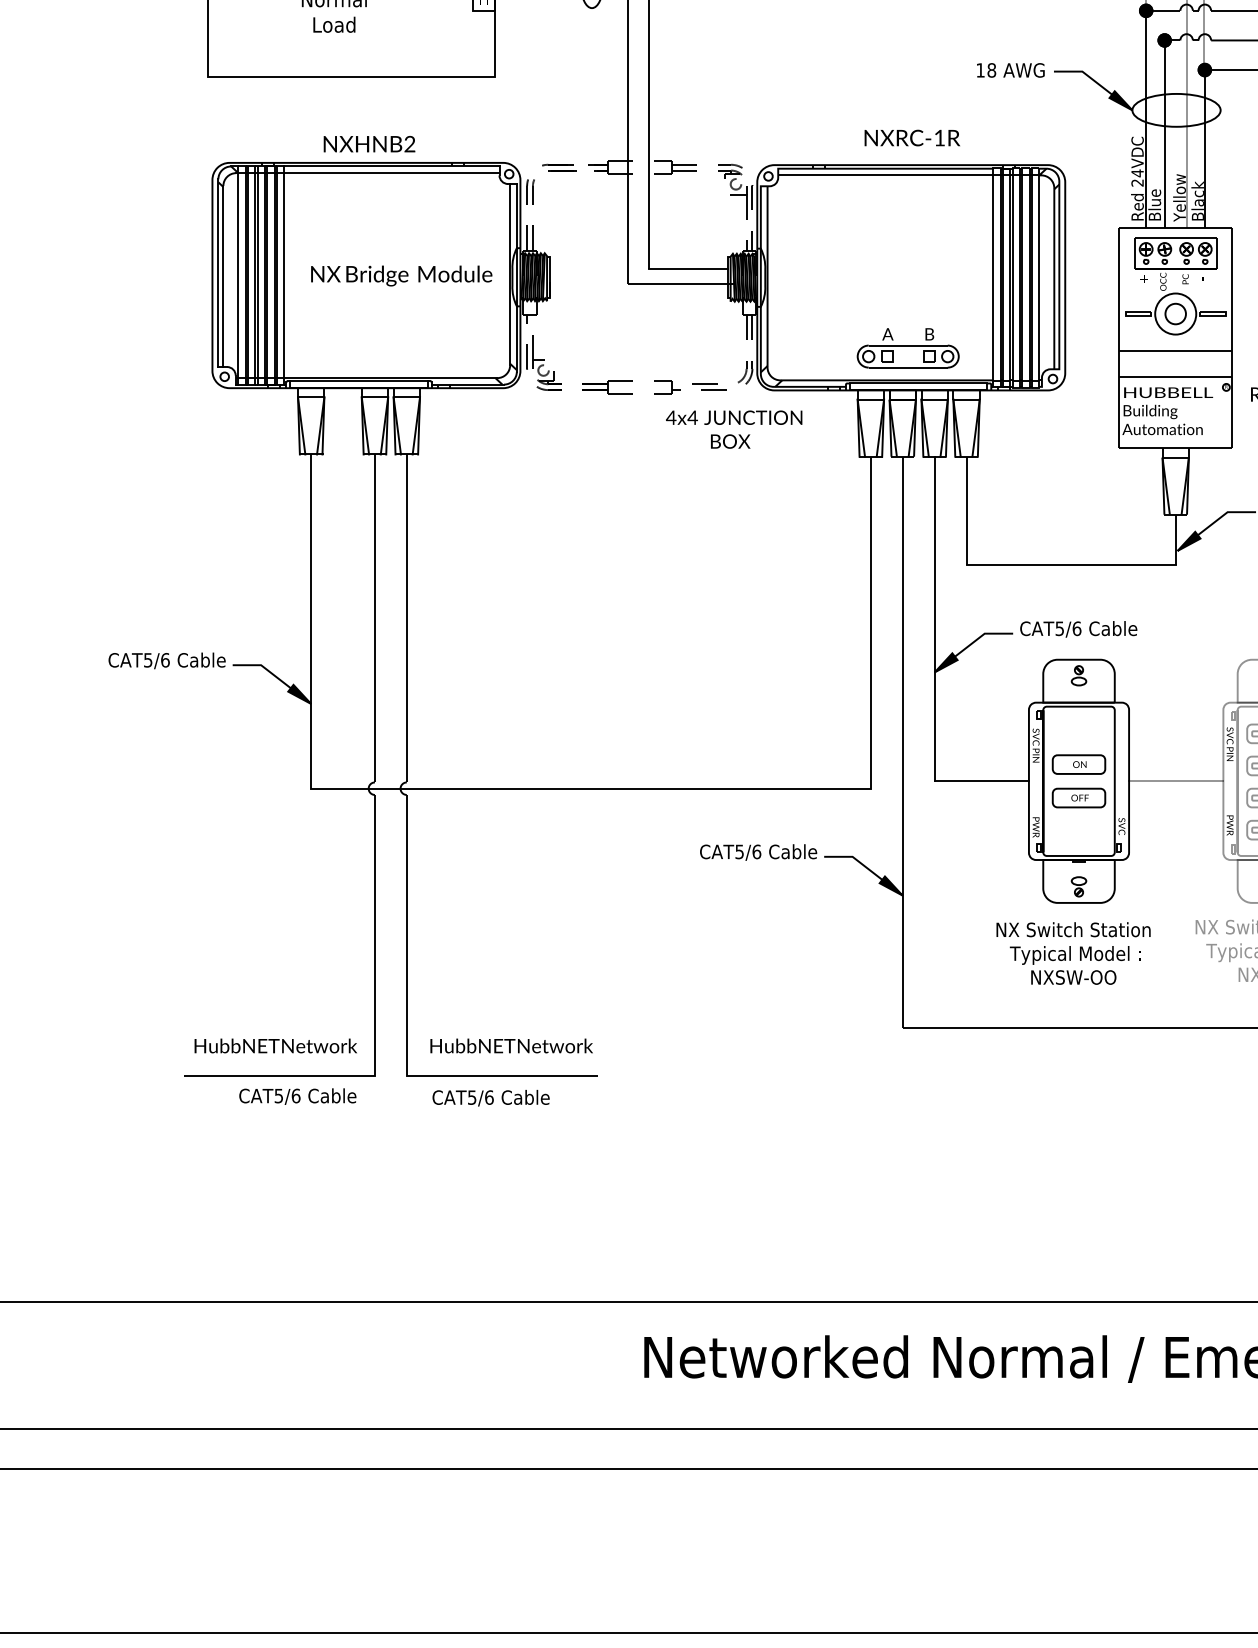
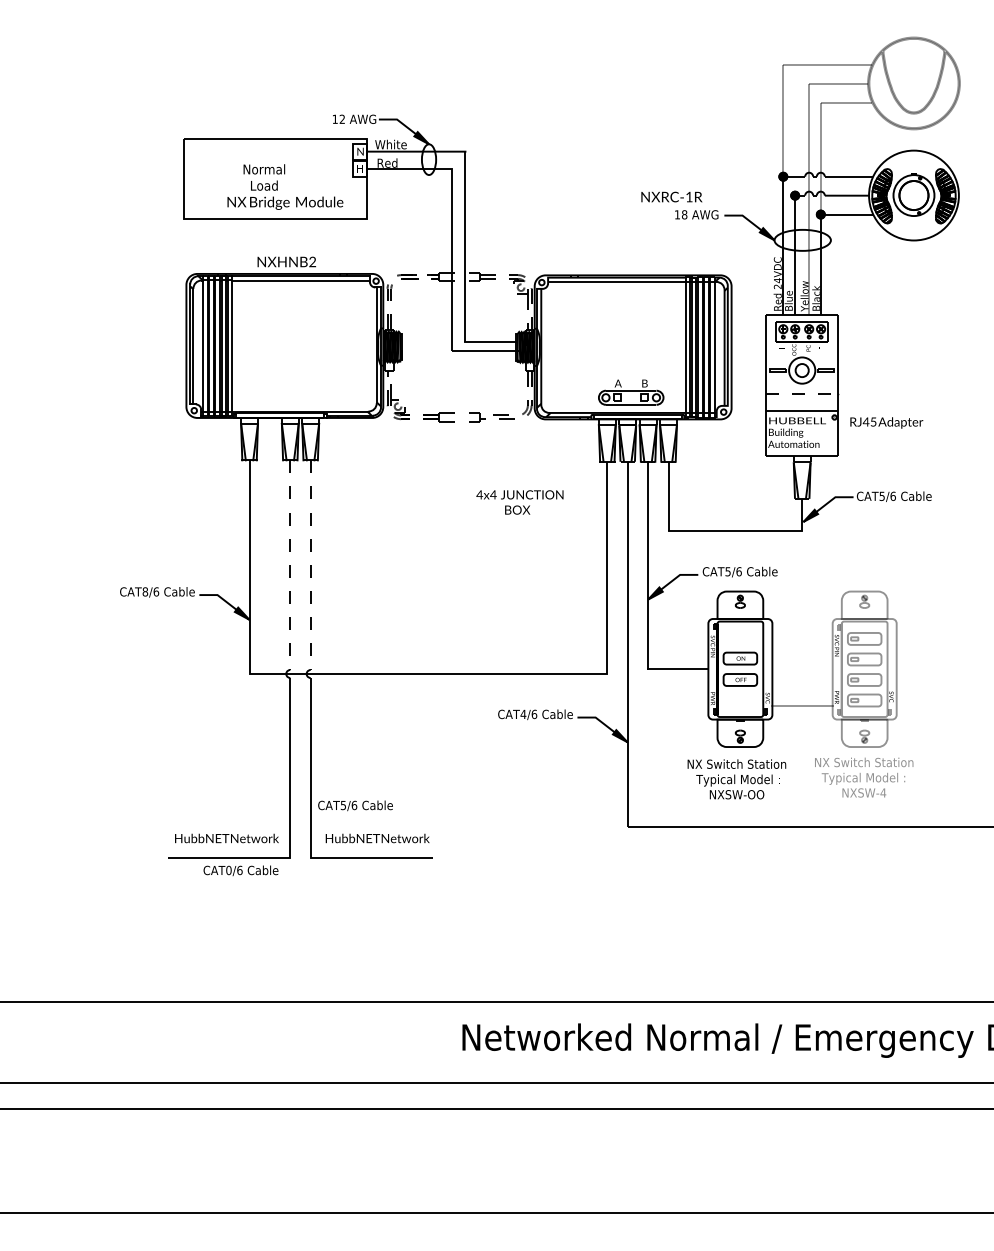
text: (911, 137) -> (671, 196), moved
text: (401, 274) -> (285, 202), moved
line: (1176, 351) -> (802, 394), solid -> dashed
text: (733, 429) -> (519, 502), moved
line: (375, 618) -> (290, 565), solid -> dashed
line: (406, 618) -> (310, 565), solid -> dashed
text: (148, 659) -> (145, 591), CAT5/6 -> CAT8/6
line: (1176, 781) -> (802, 706), moved
text: (739, 852) -> (523, 714), CAT5/6 -> CAT4/6
text: (278, 1096) -> (228, 870), CAT5/6 -> CAT0/6
text: (491, 1097) -> (355, 805), moved

